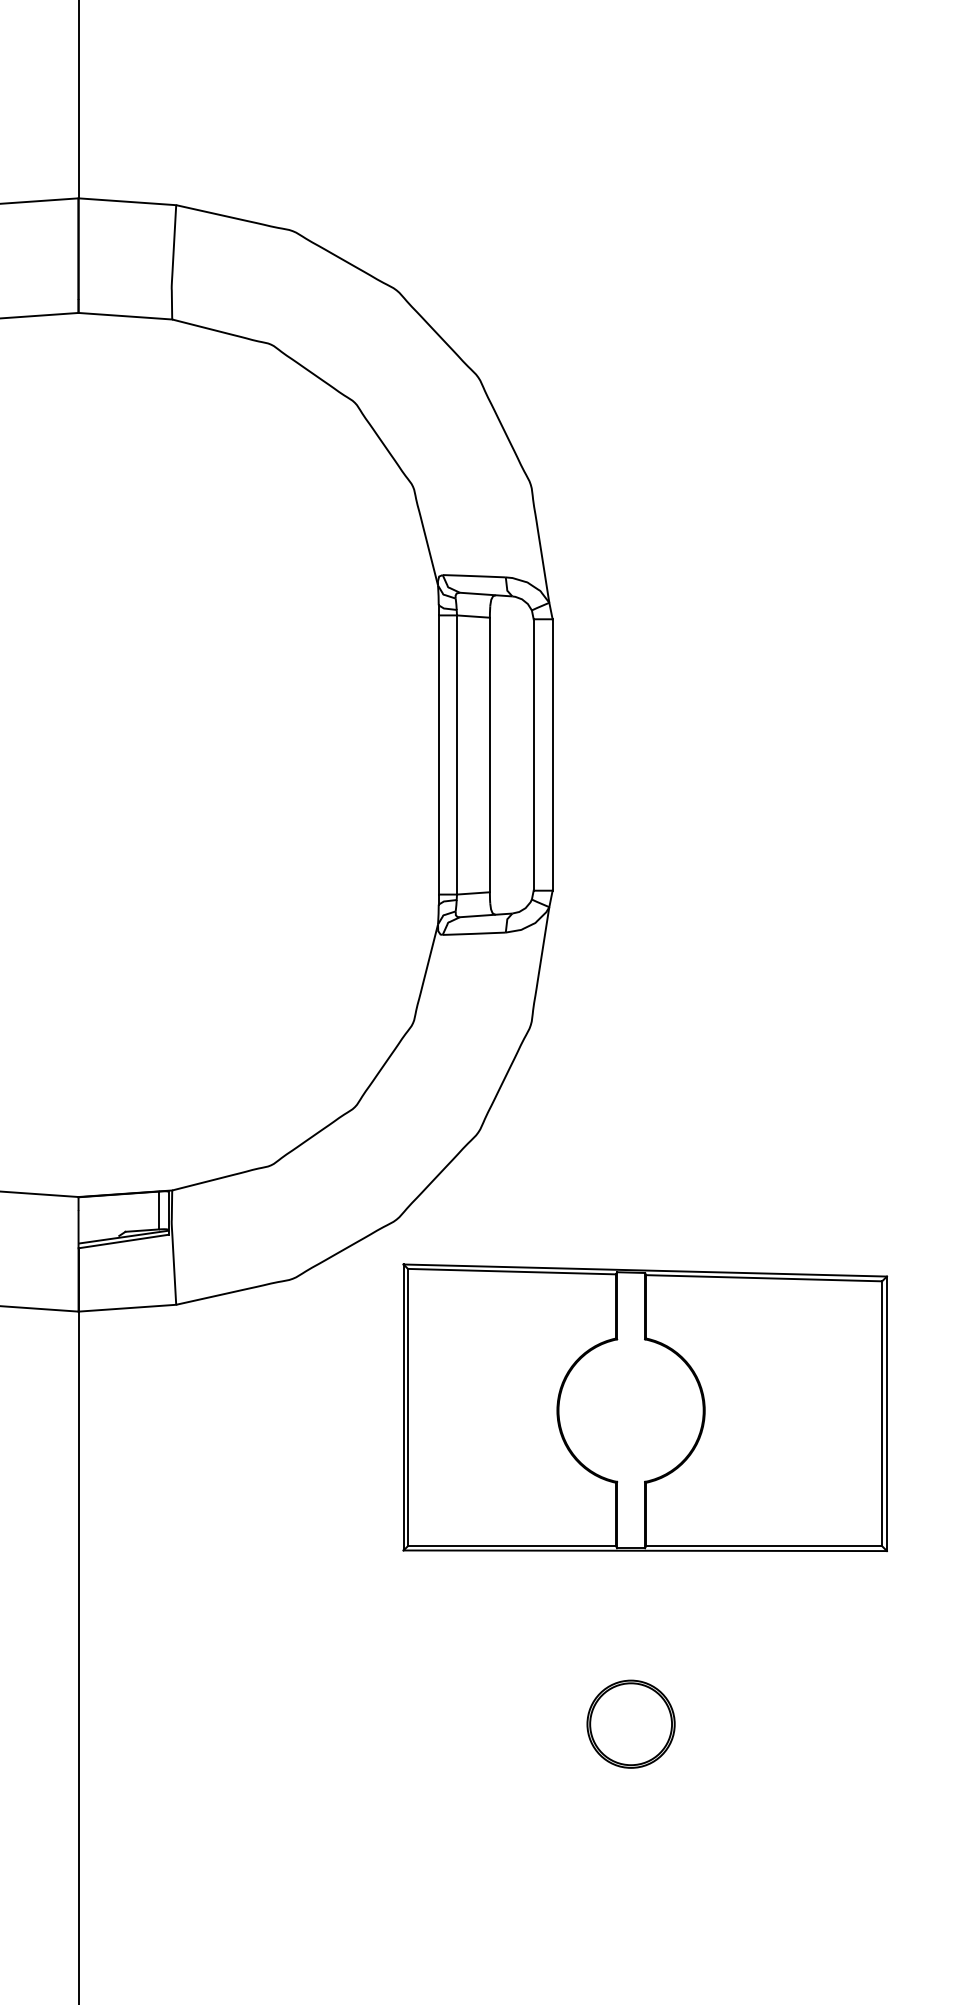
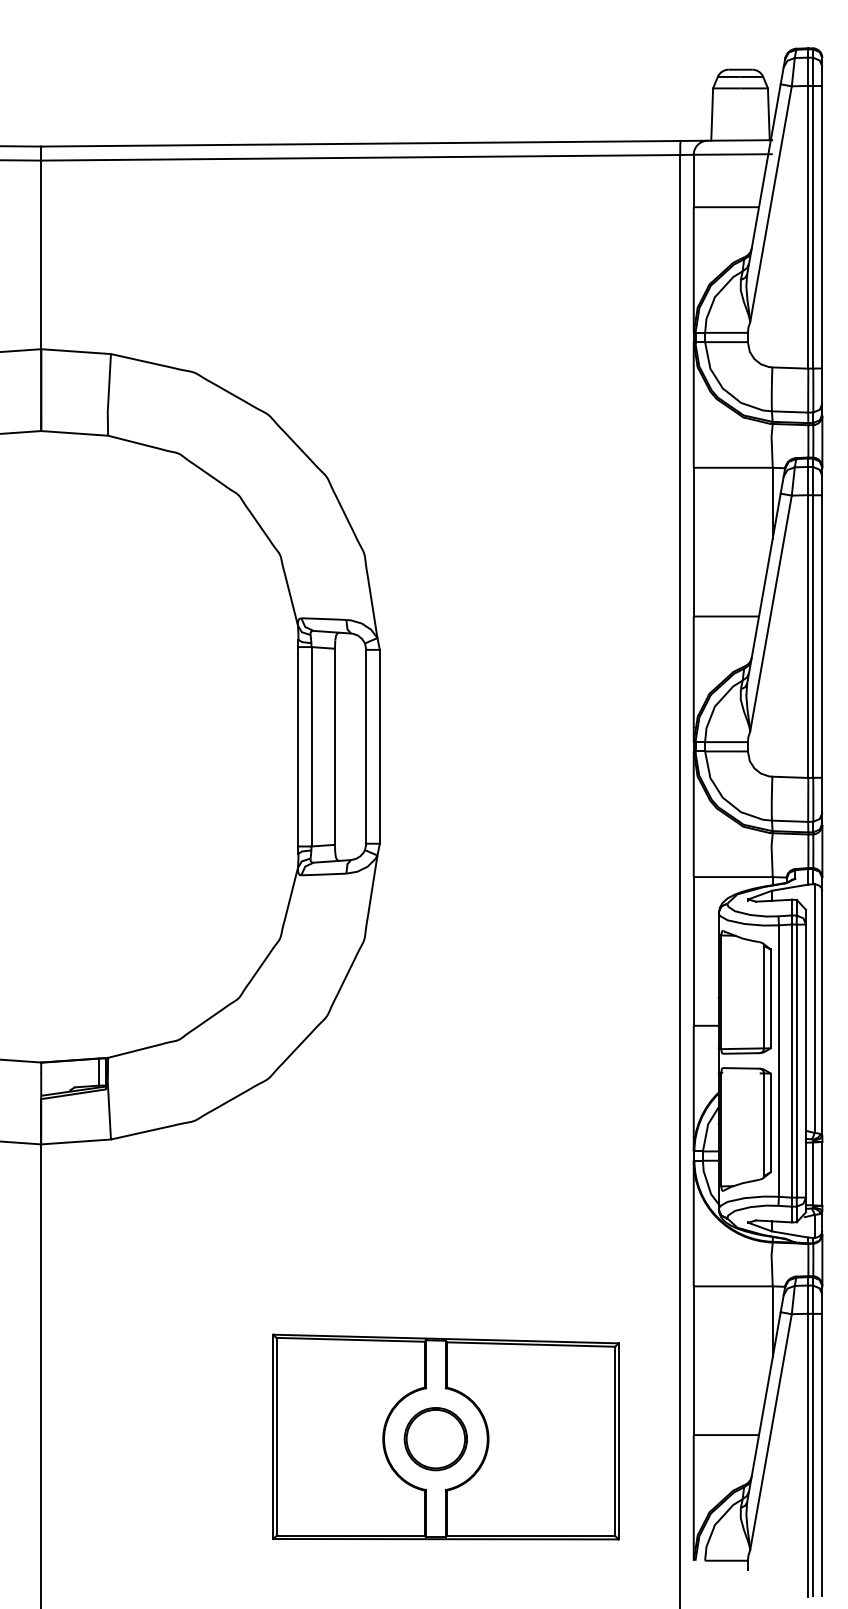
part: (644, 1406) -> (445, 1436), moved

